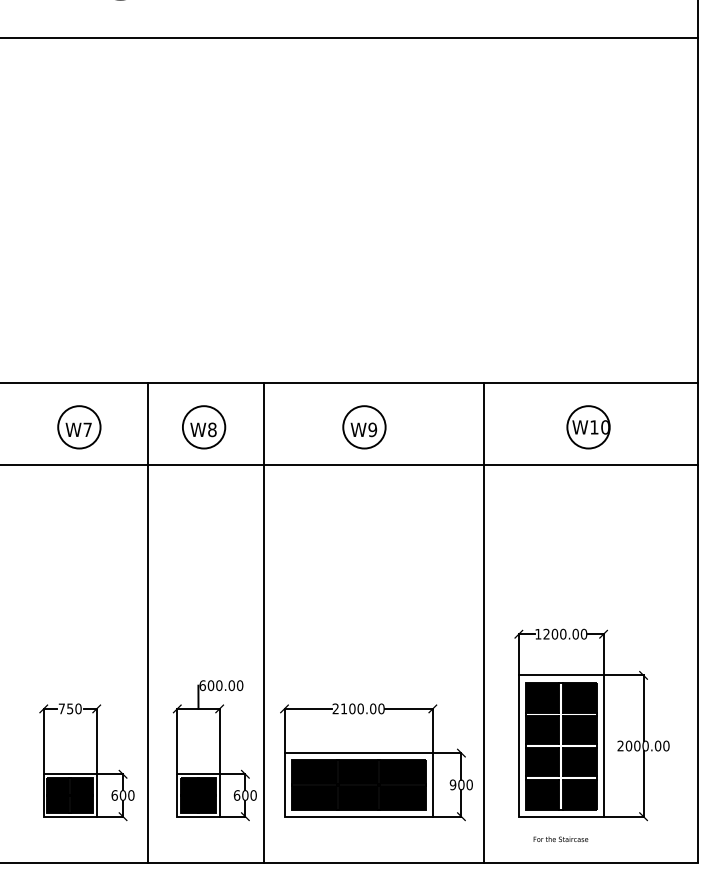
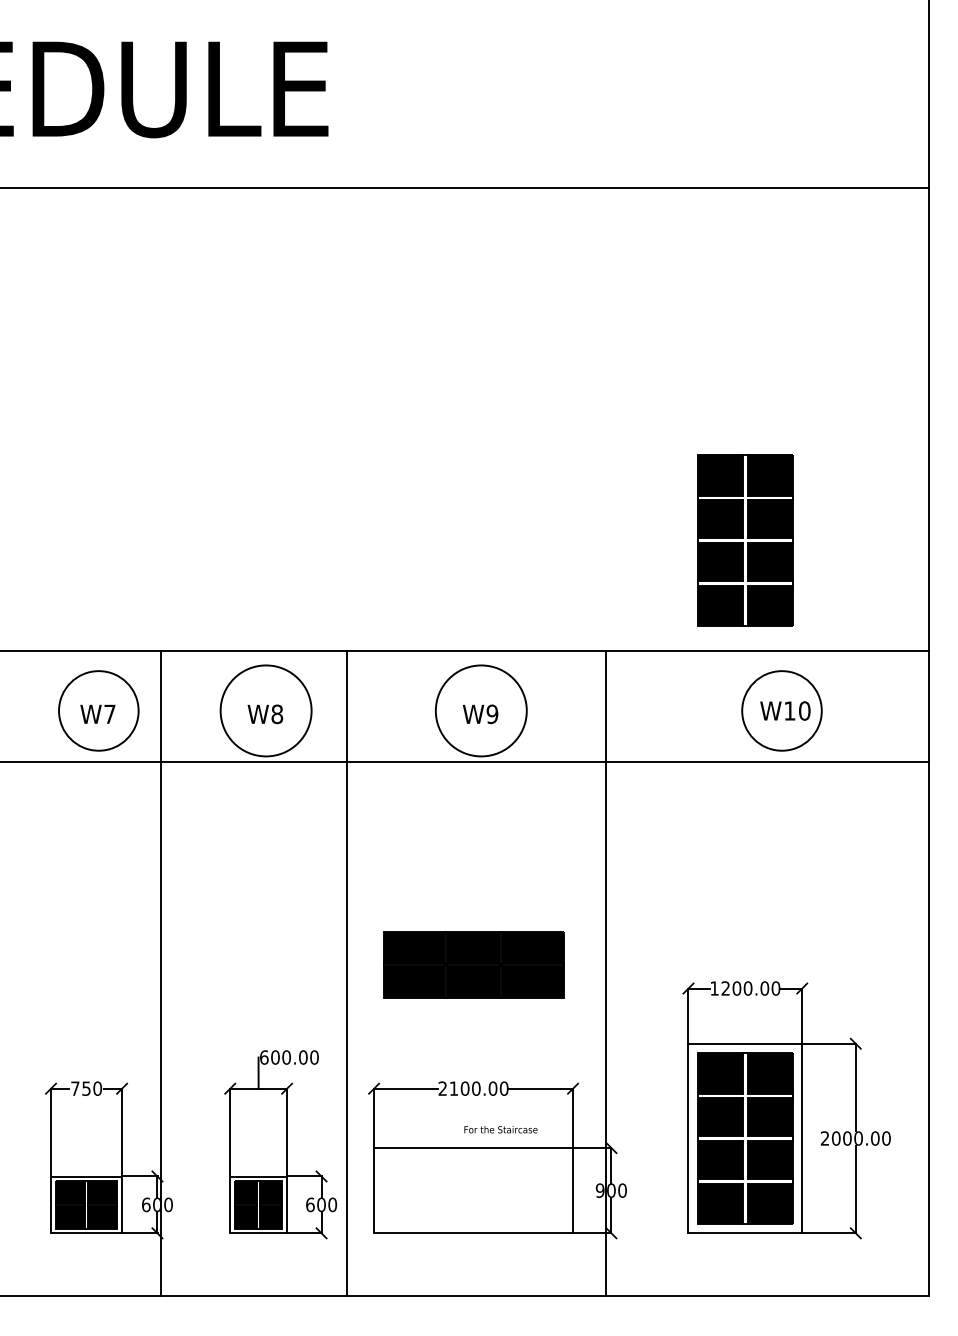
part: (561, 300) -> (745, 540), added
circle: (79, 427) -> (98, 710), size x1.4
circle: (203, 427) -> (265, 710), size x1.6
circle: (363, 427) -> (480, 710), size x1.6
circle: (588, 427) -> (781, 710), size x1.4
line: (148, 623) -> (161, 973), moved
line: (483, 623) -> (606, 973), moved
part: (358, 784) -> (473, 964), moved
text: (560, 839) -> (500, 1129), moved

